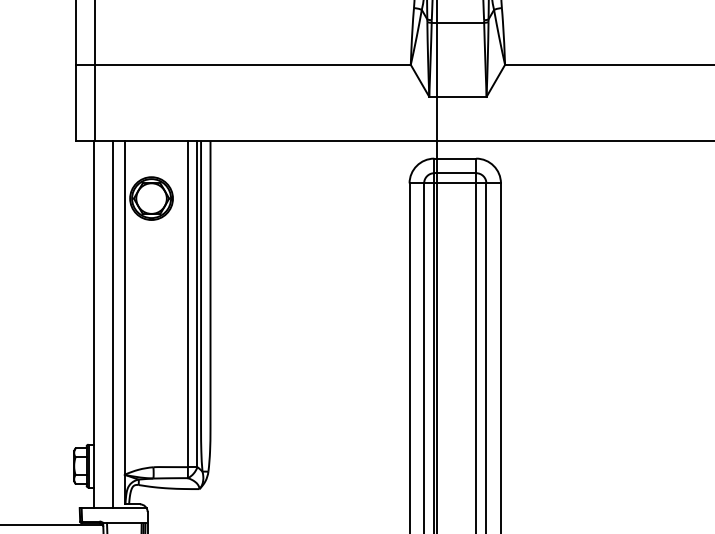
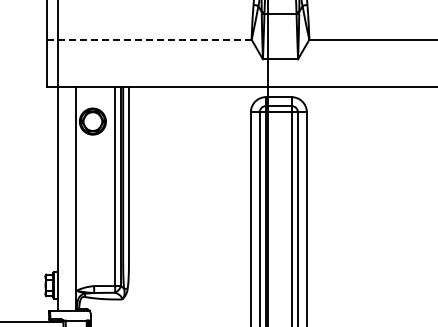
line: (243, 64) -> (149, 39), solid -> dashed
line: (113, 324) -> (69, 198), removed

